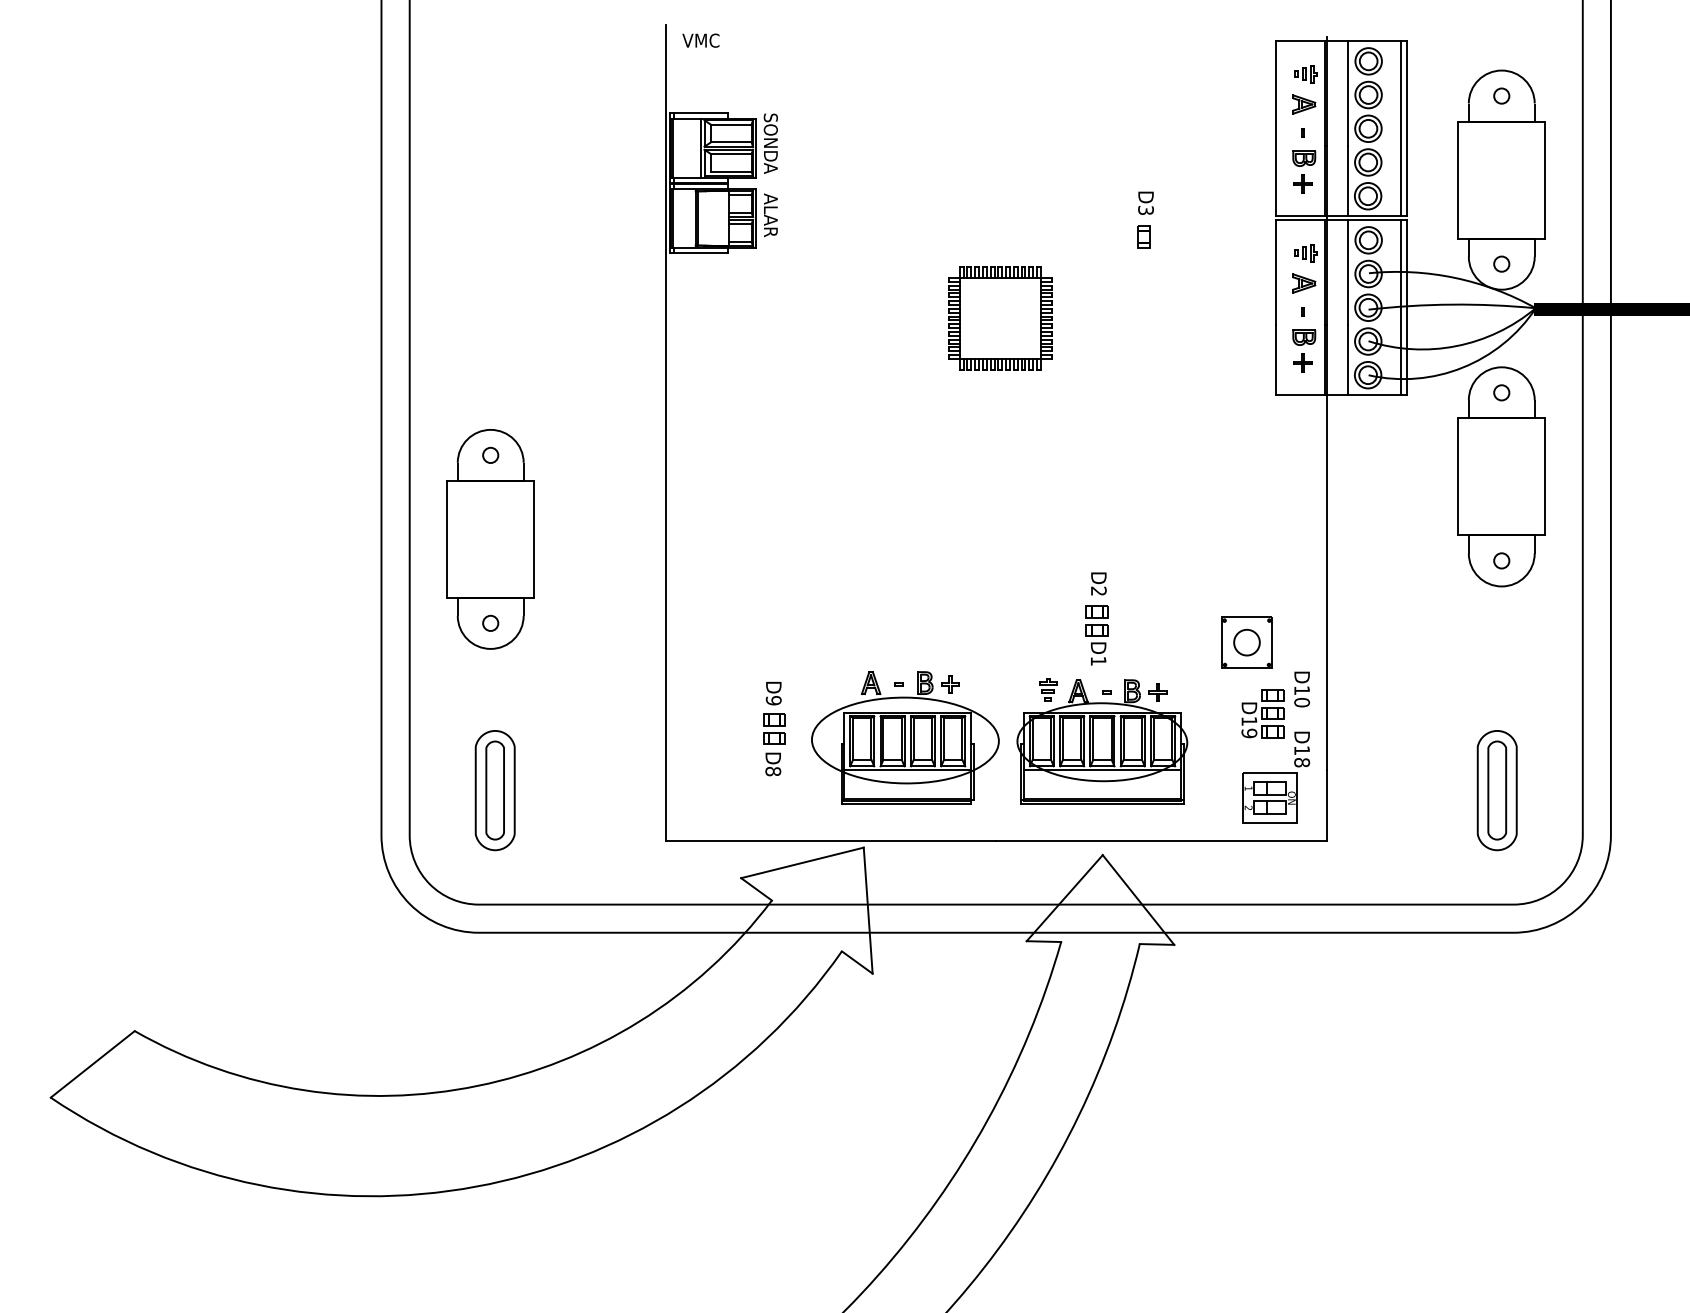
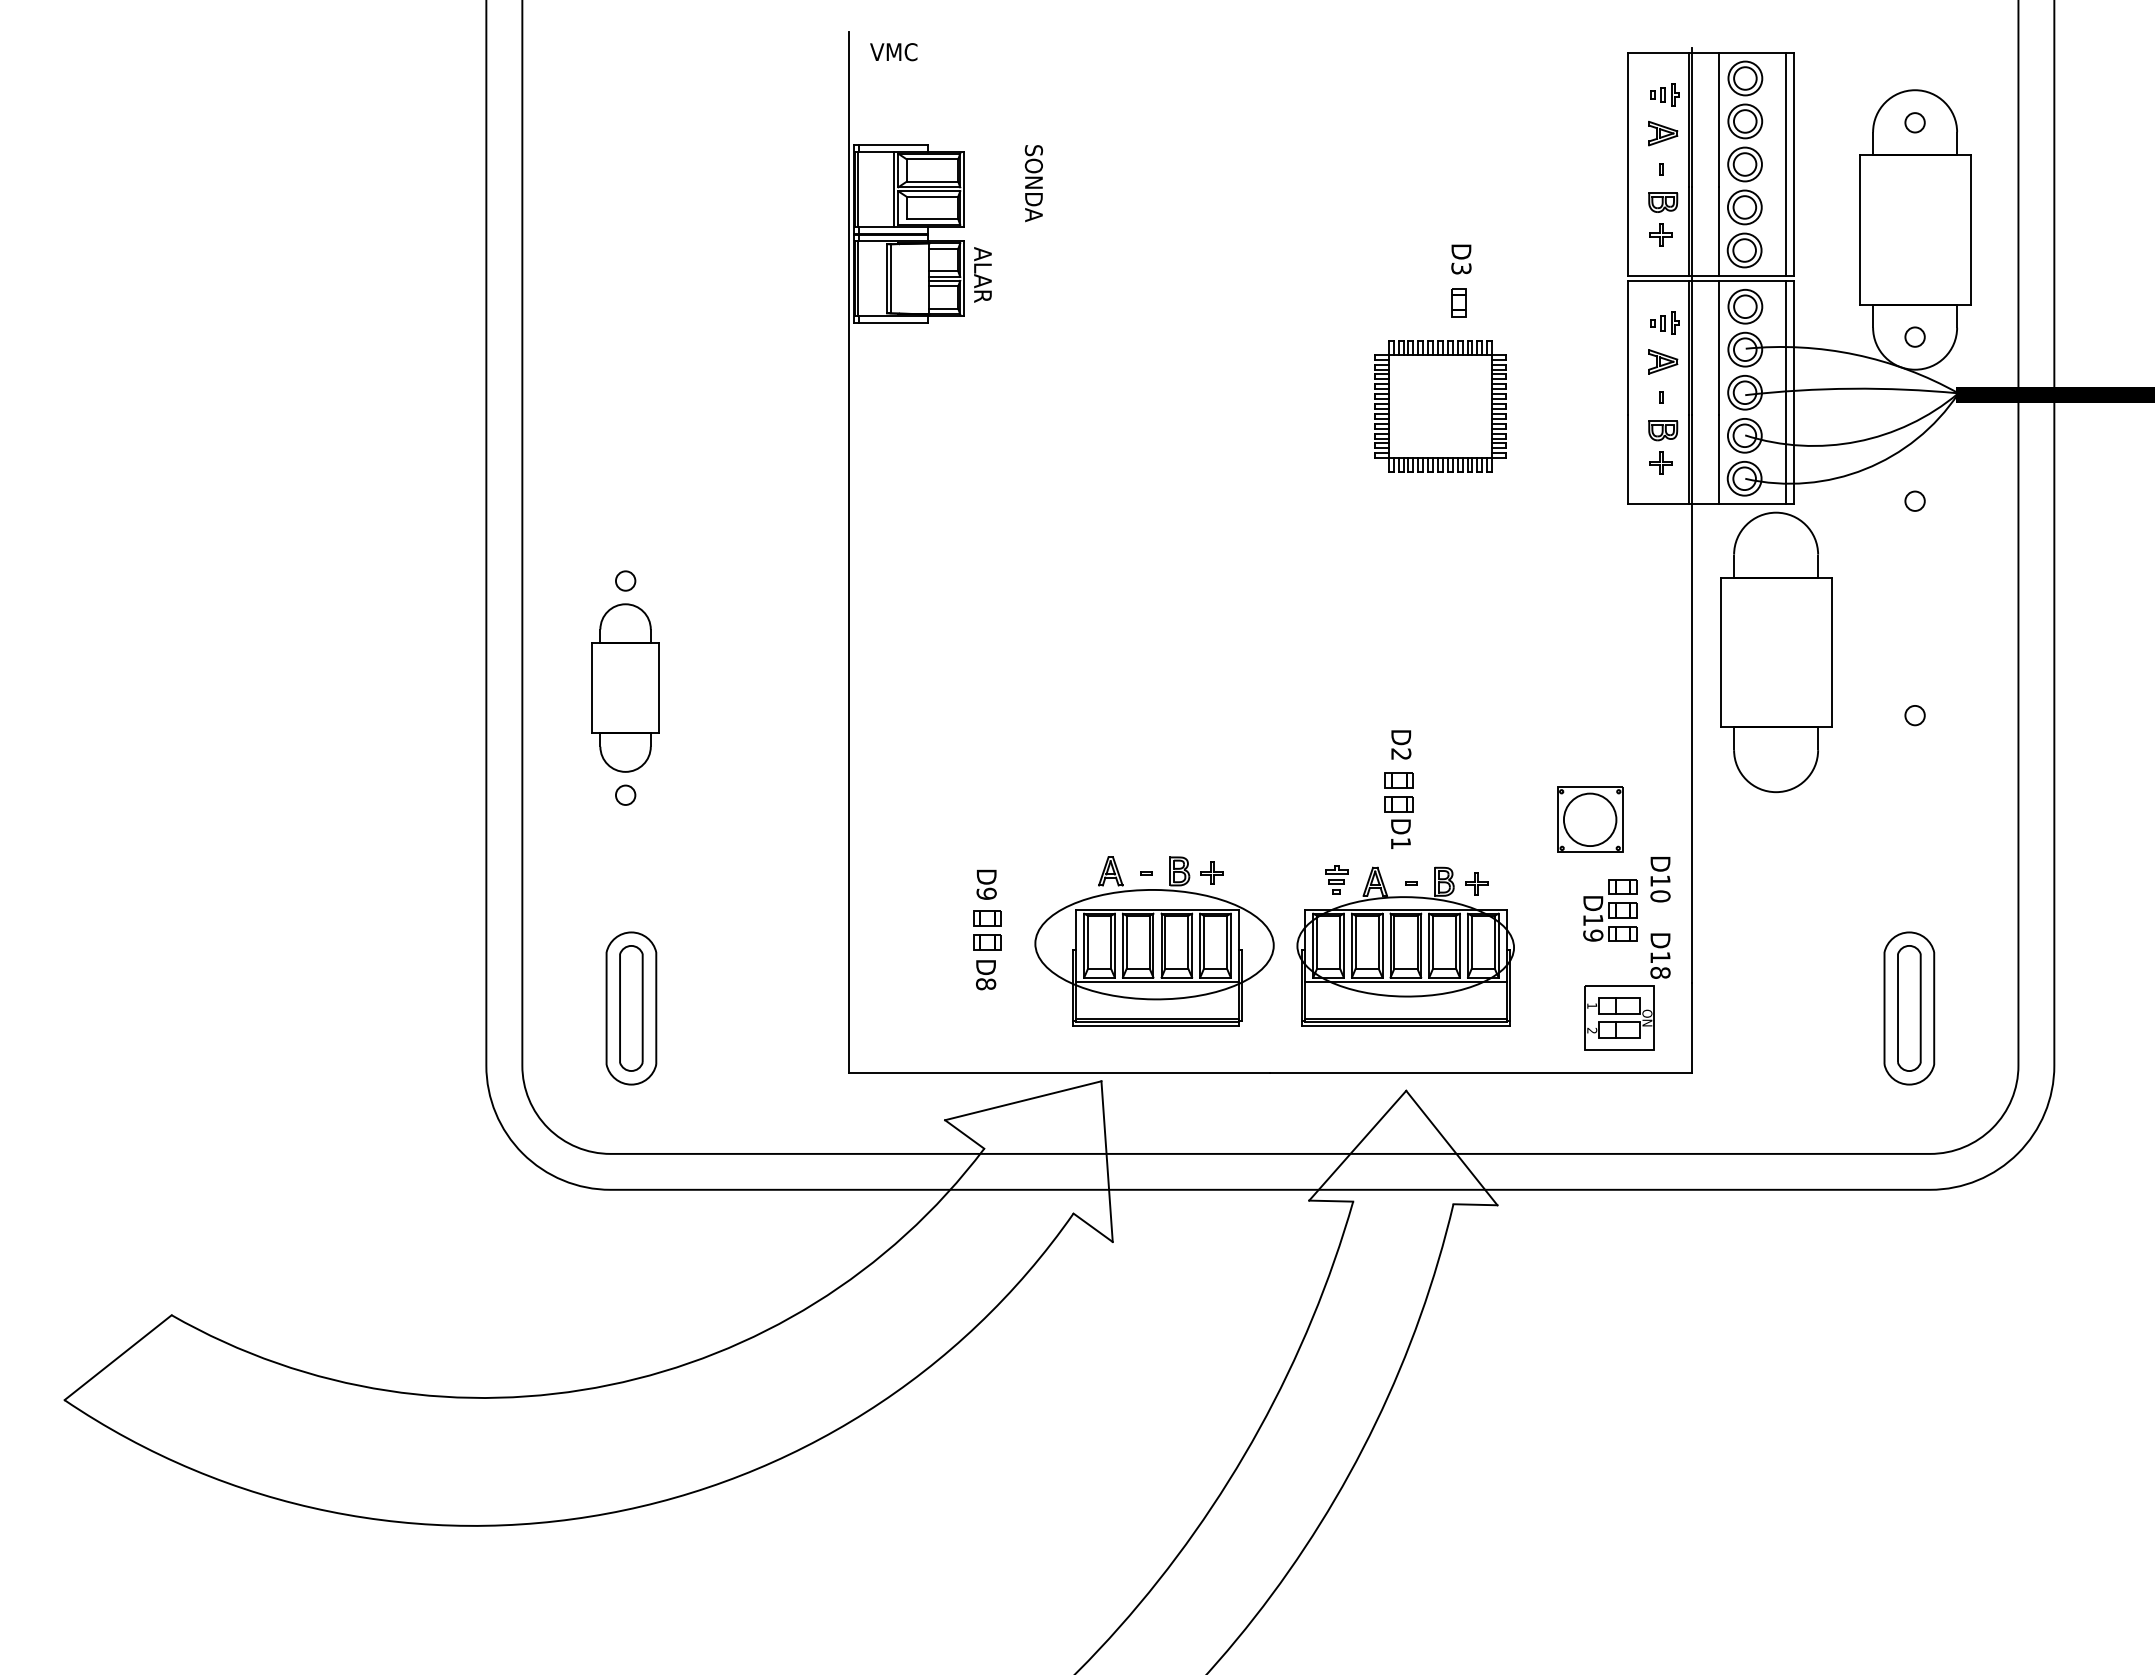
text: (770, 143) -> (1033, 183), moved
part: (1000, 318) -> (1440, 406), moved
part: (1502, 476) -> (1776, 652), moved
part: (490, 538) -> (625, 687), size x0.6
circle: (1246, 642) -> (1589, 819), size x1.6

